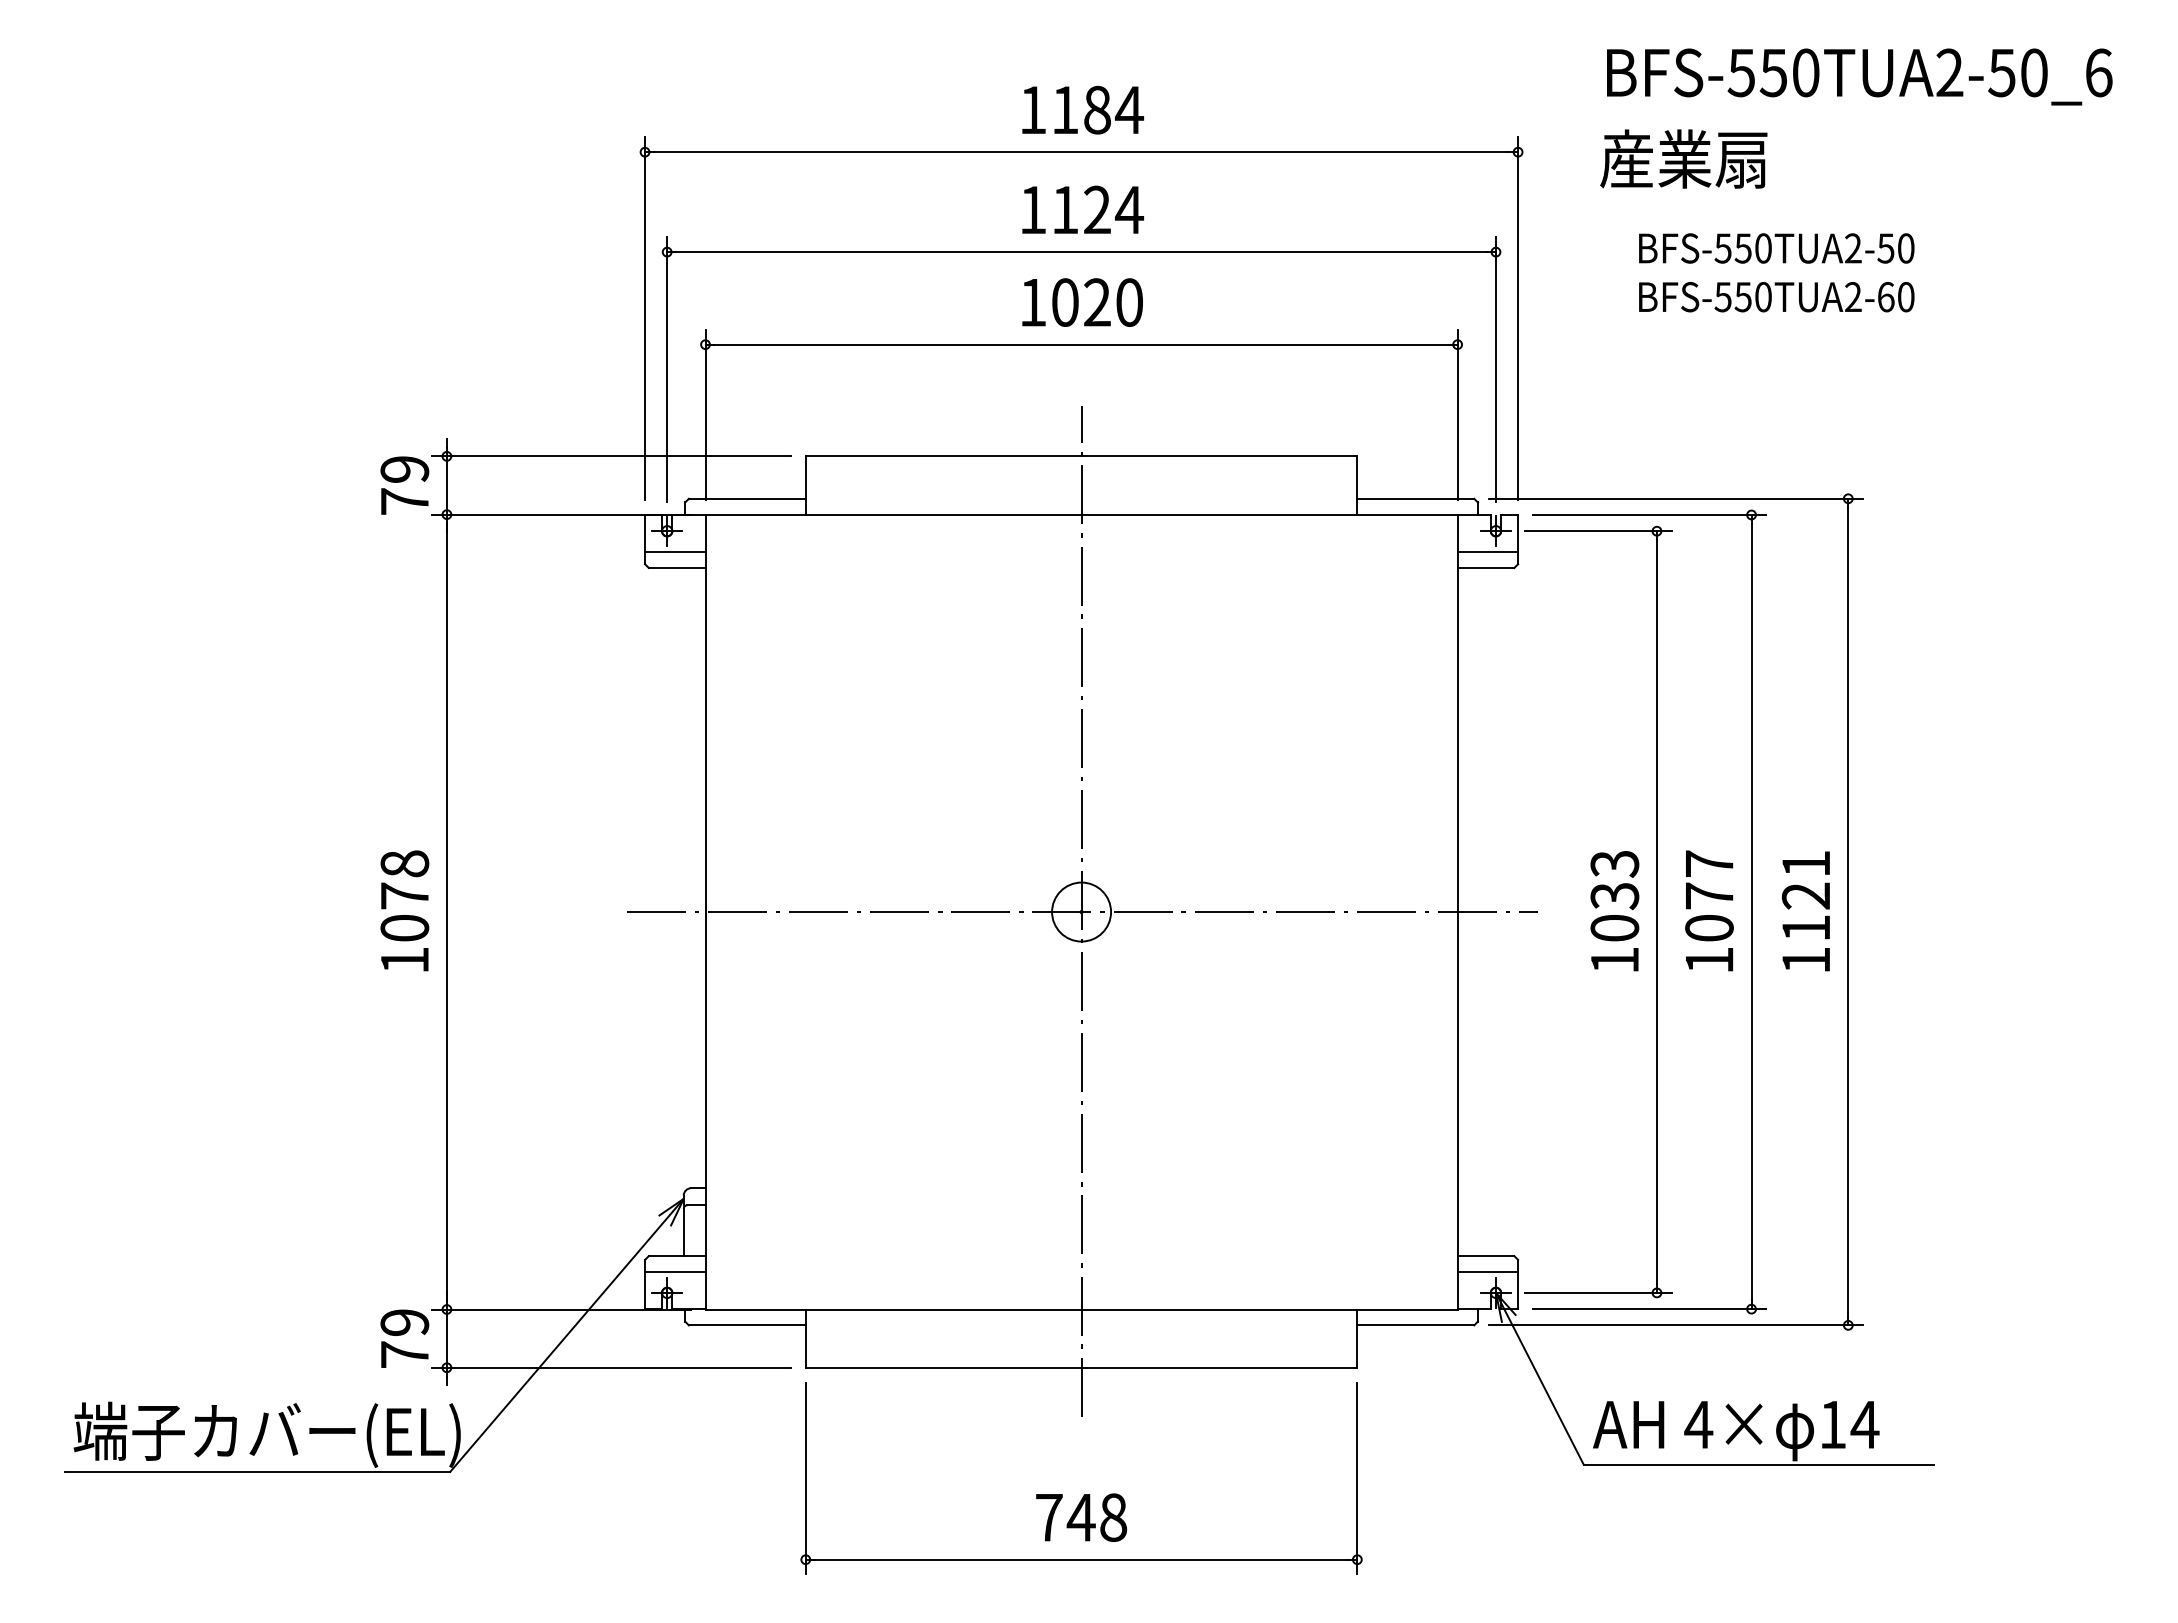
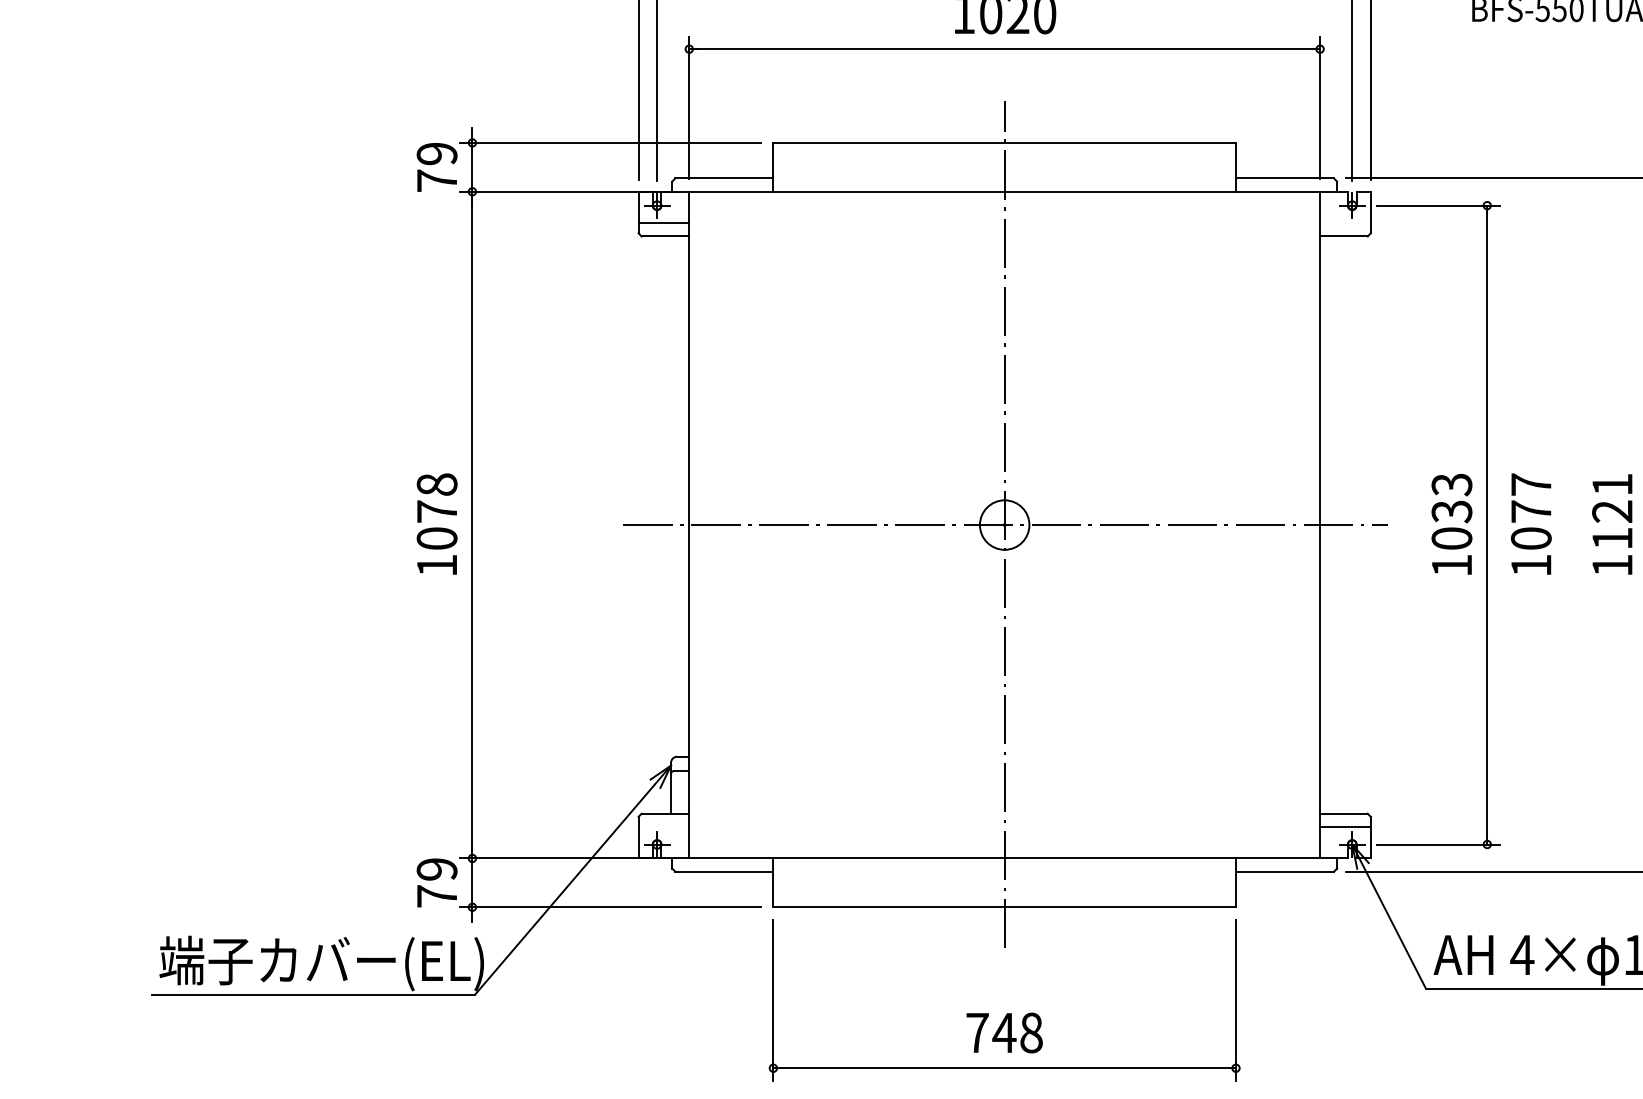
line: (1487, 551) -> (1345, 222), removed
part: (1751, 911) -> (1566, 524), removed
line: (675, 1272) -> (664, 827), removed

